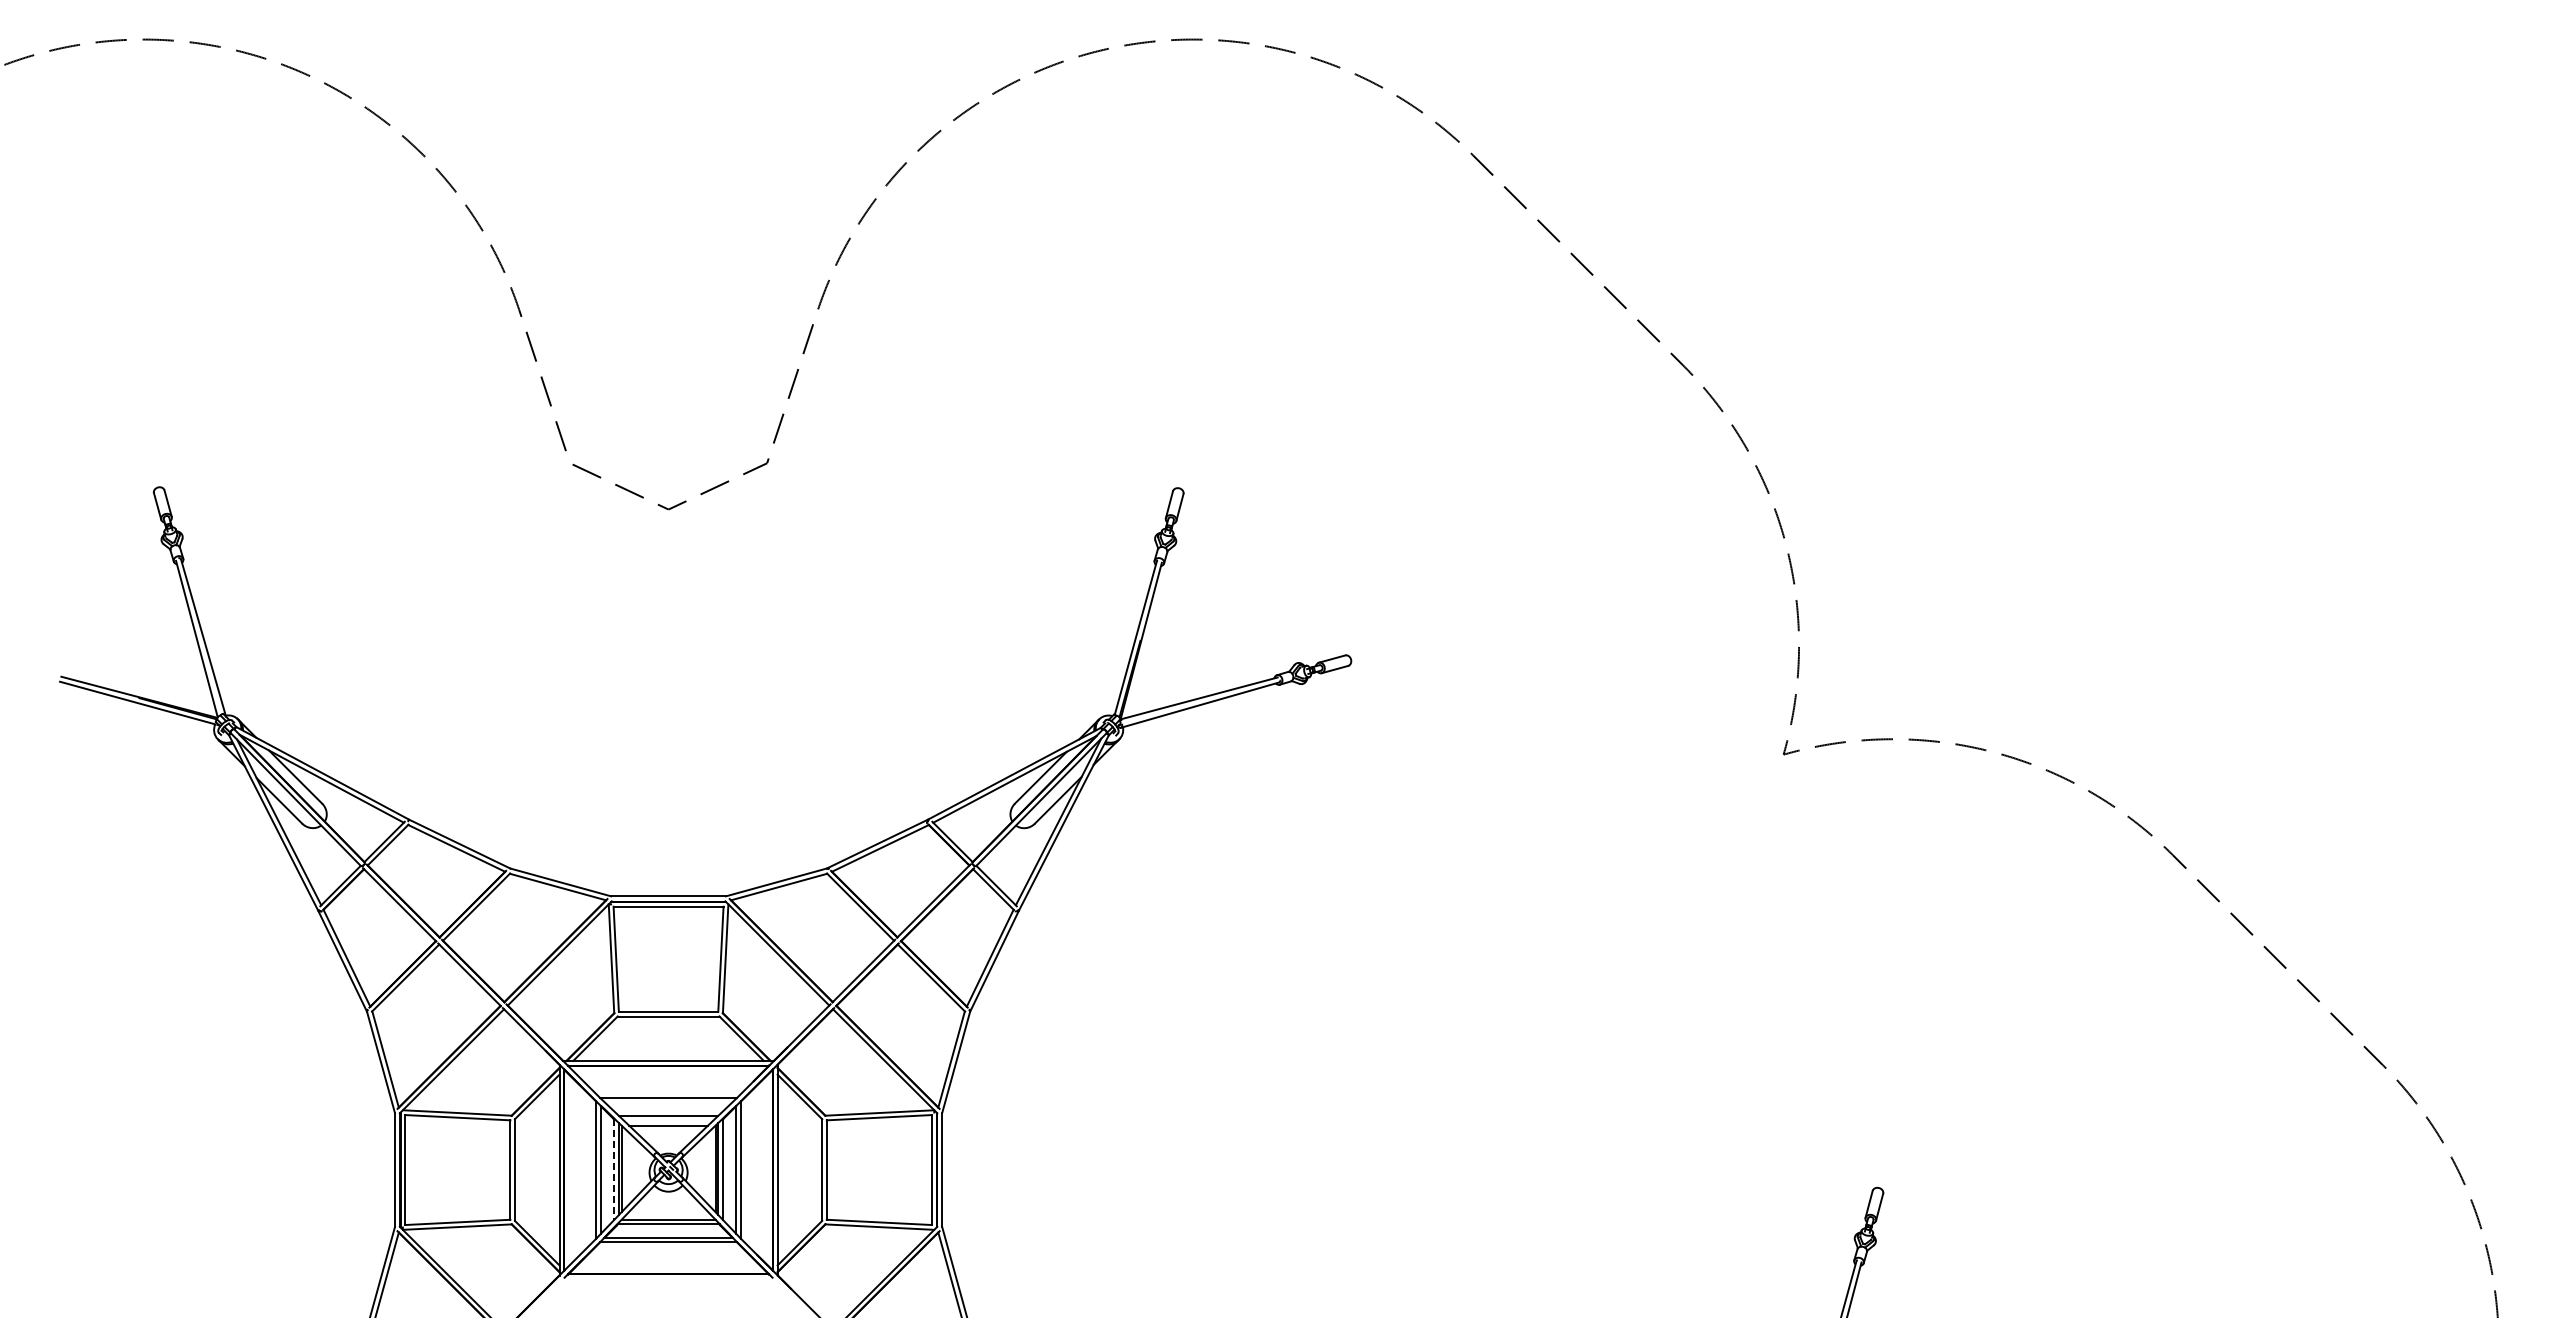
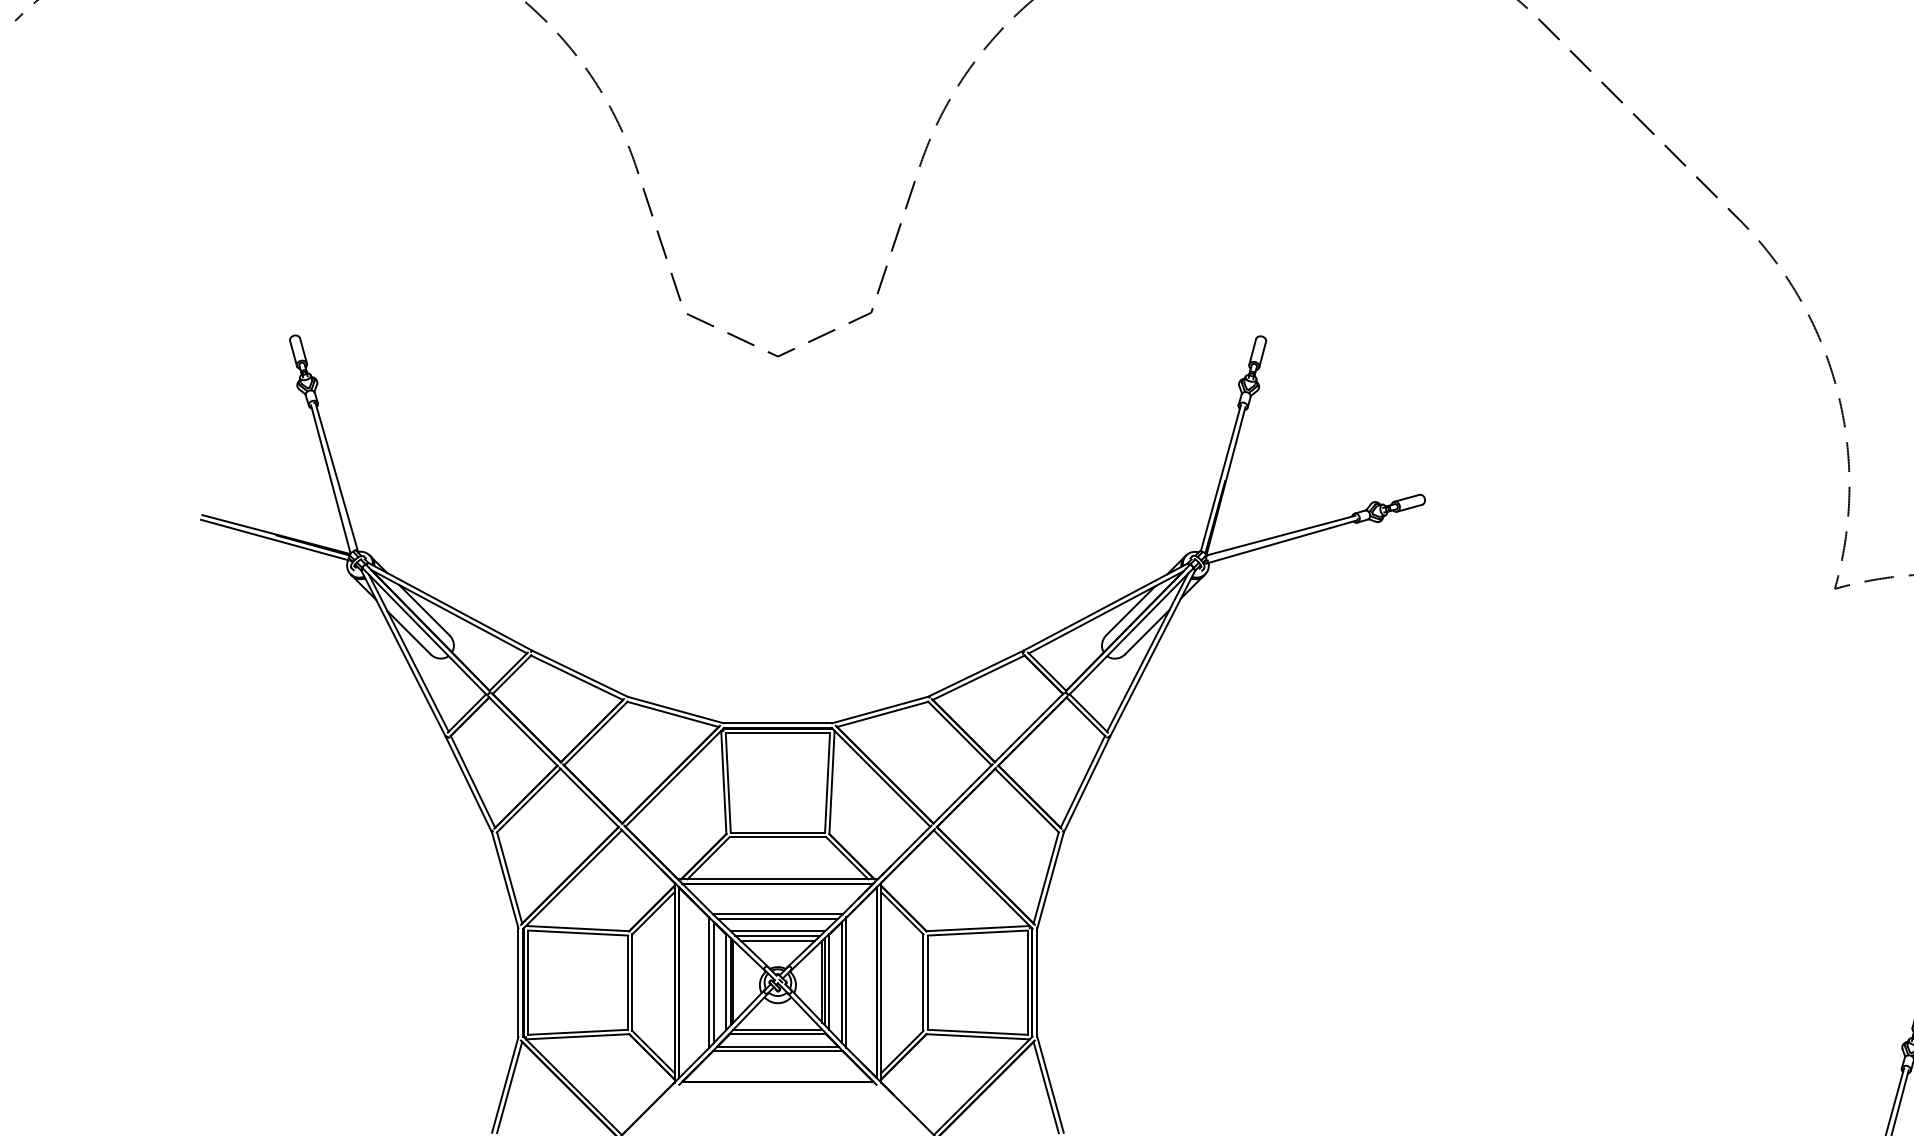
line: (668, 1102) -> (777, 918), added
line: (668, 1120) -> (777, 935), added
line: (614, 1169) -> (726, 982), dashed -> solid

